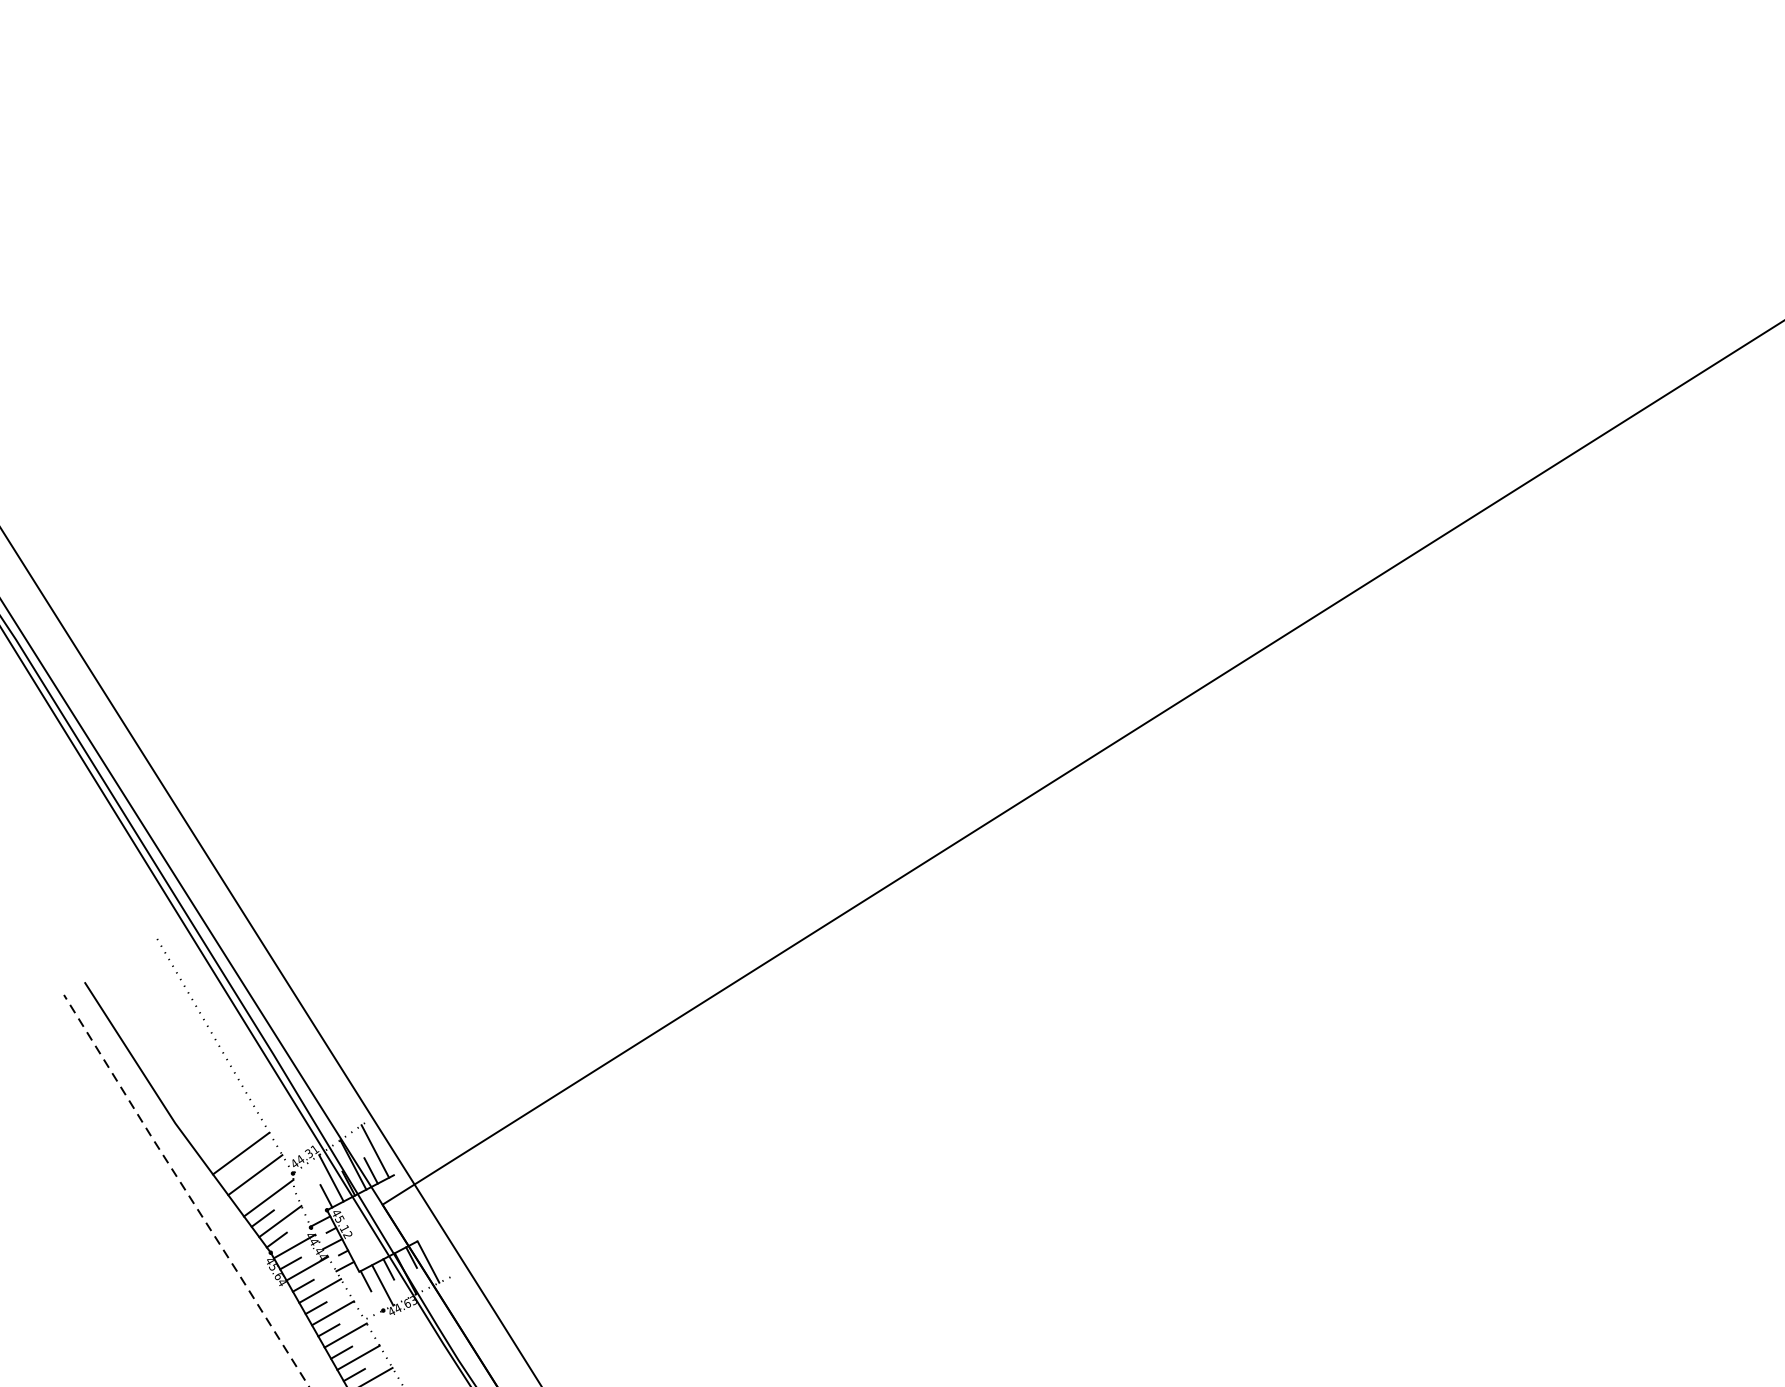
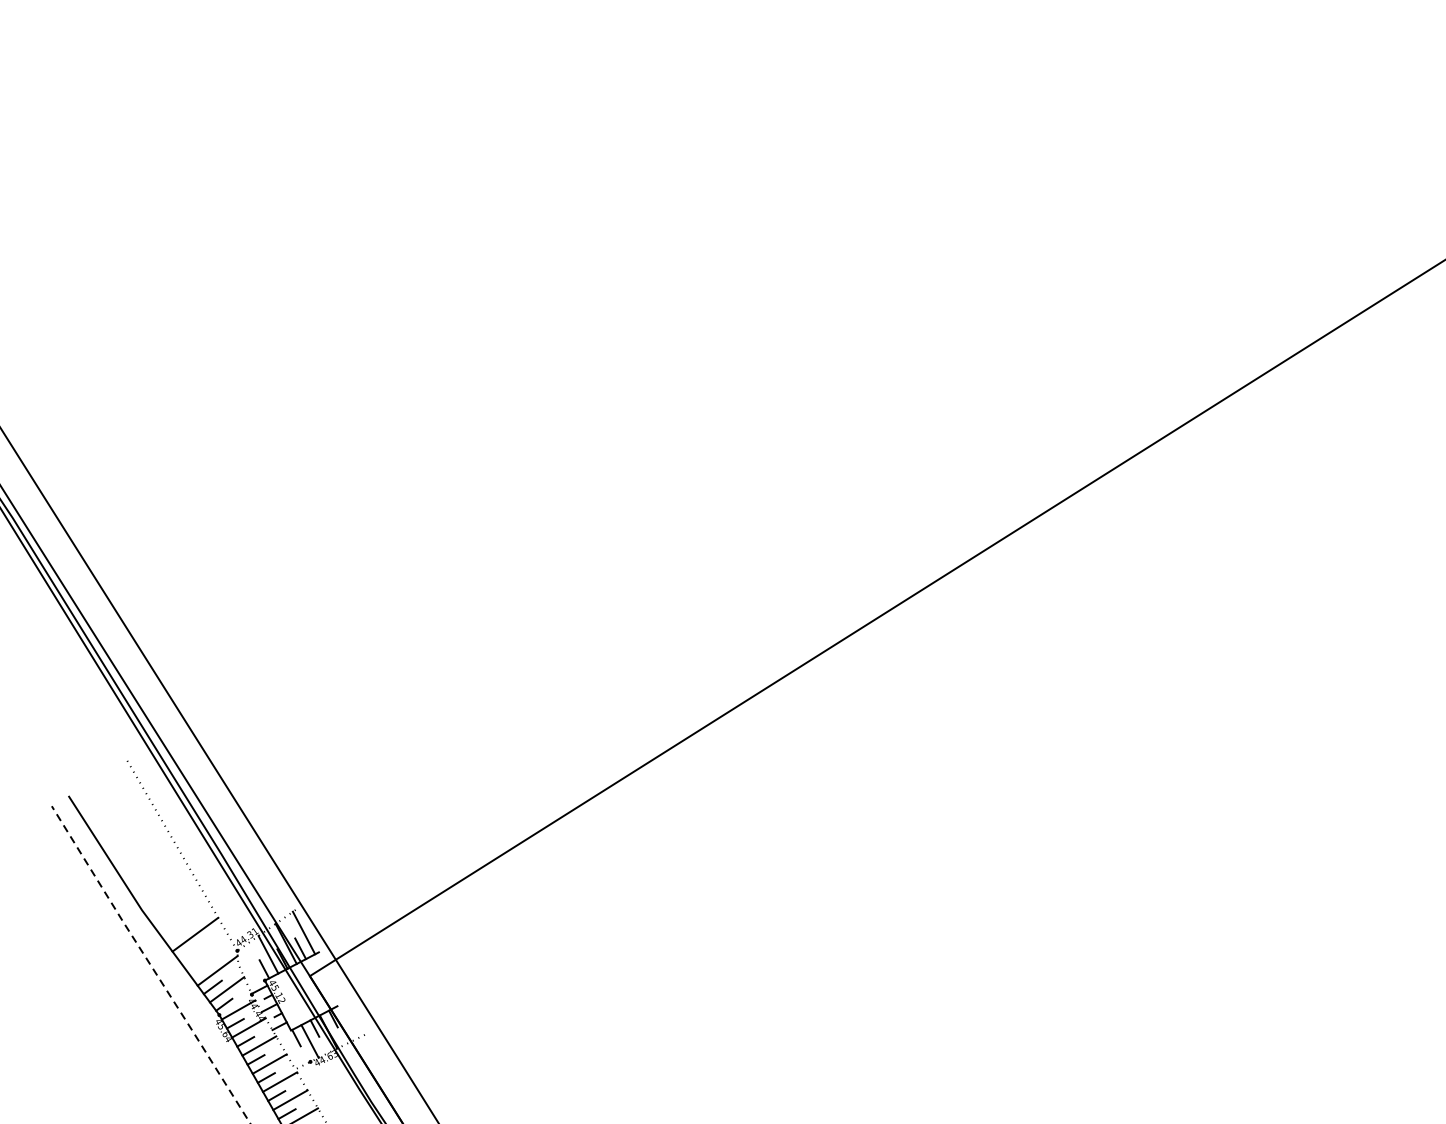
line: (254, 1174) -> (206, 951), removed
line: (427, 1261) -> (346, 1022), removed

